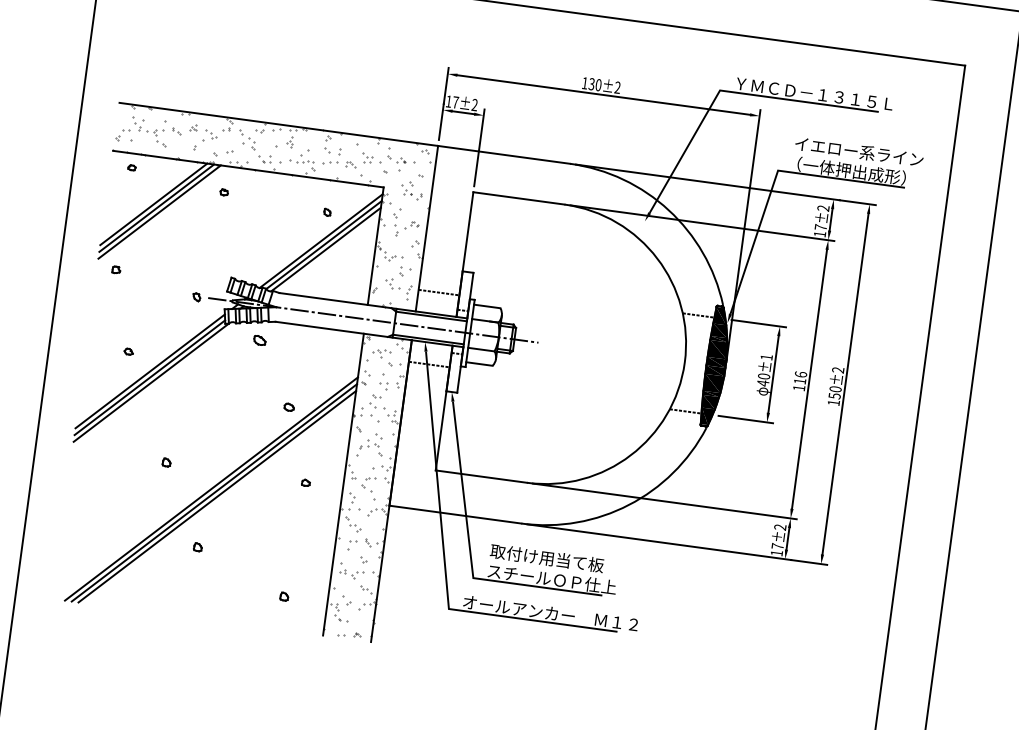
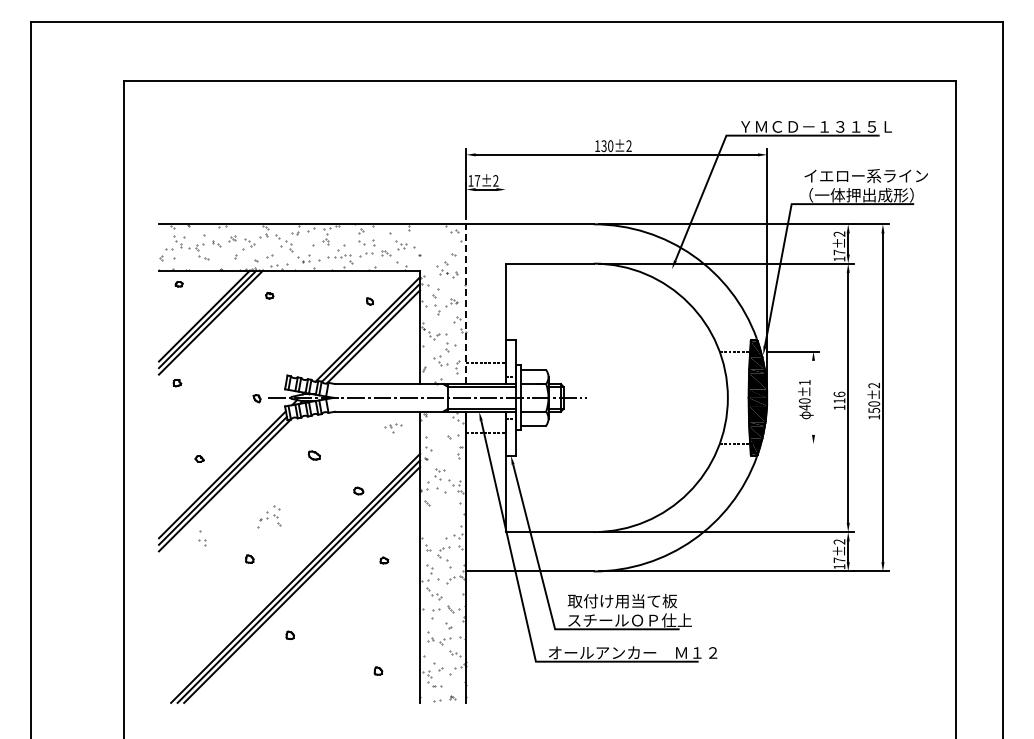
line: (479, 147) -> (505, 220), removed
part: (400, 160) -> (432, 242), removed
line: (427, 229) -> (466, 304), solid -> dashed
part: (259, 340) -> (314, 455), moved
part: (381, 353) -> (393, 428), moved
line: (773, 374) -> (813, 397), removed
part: (384, 381) -> (202, 538), moved
line: (745, 419) -> (792, 444), removed
part: (370, 445) -> (269, 516), moved

